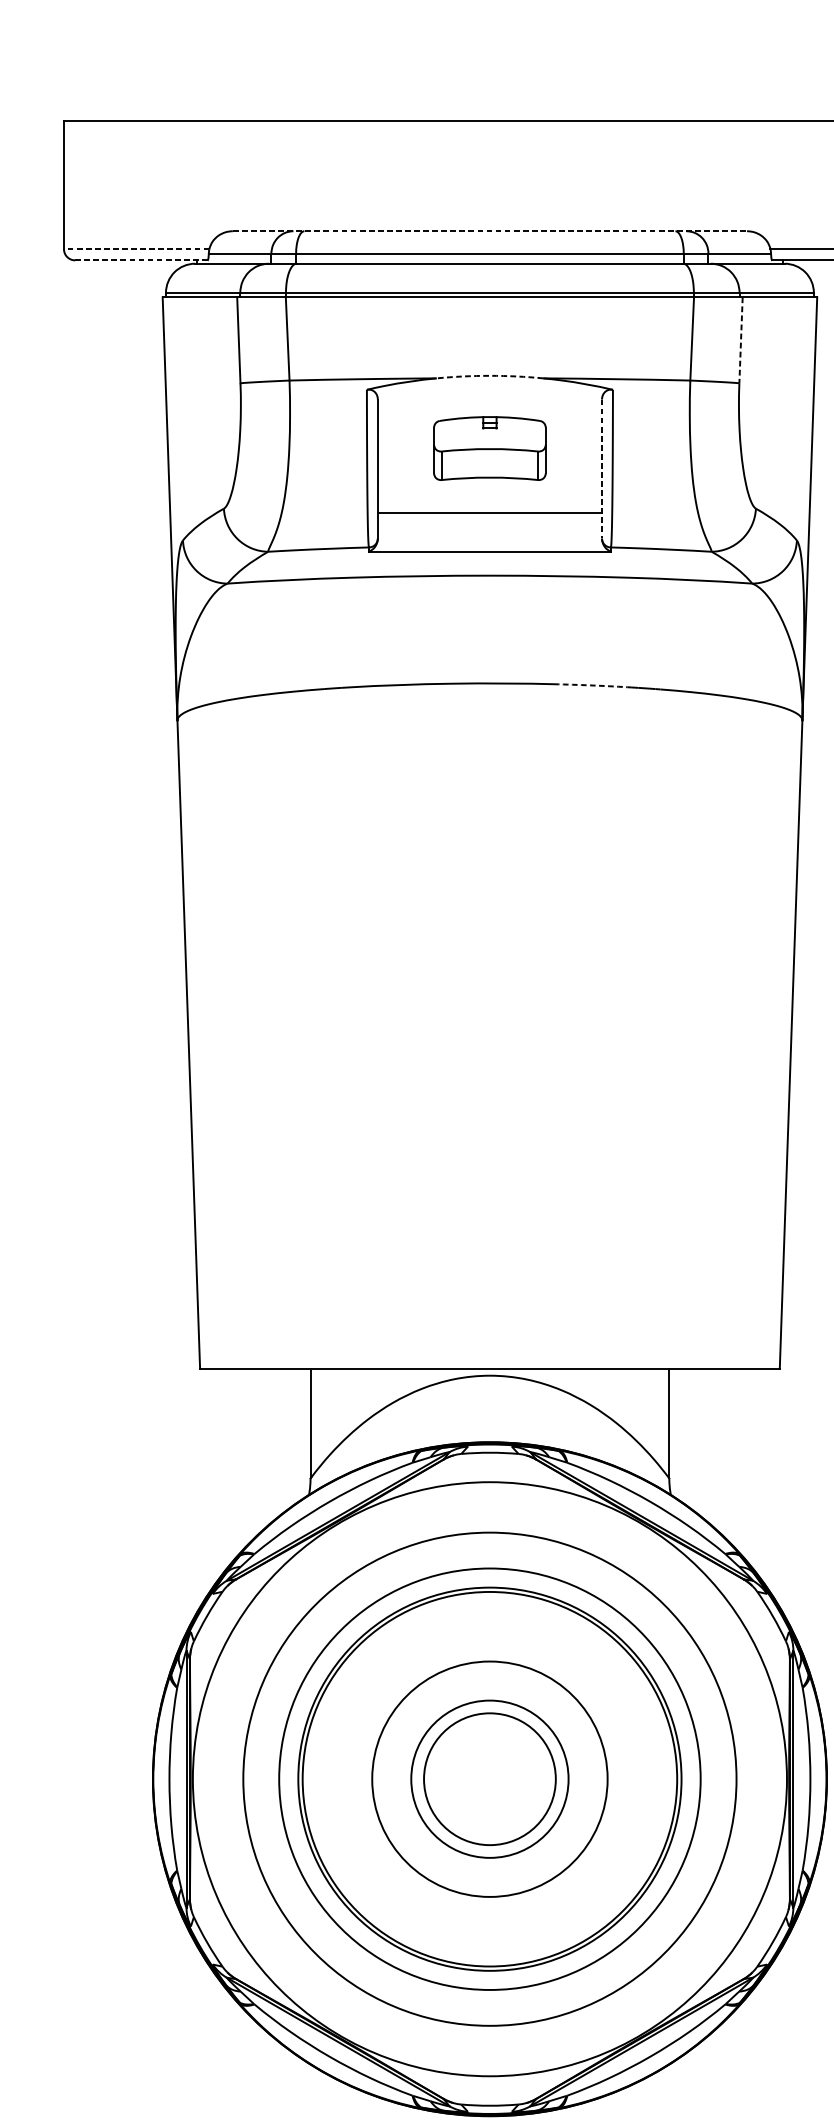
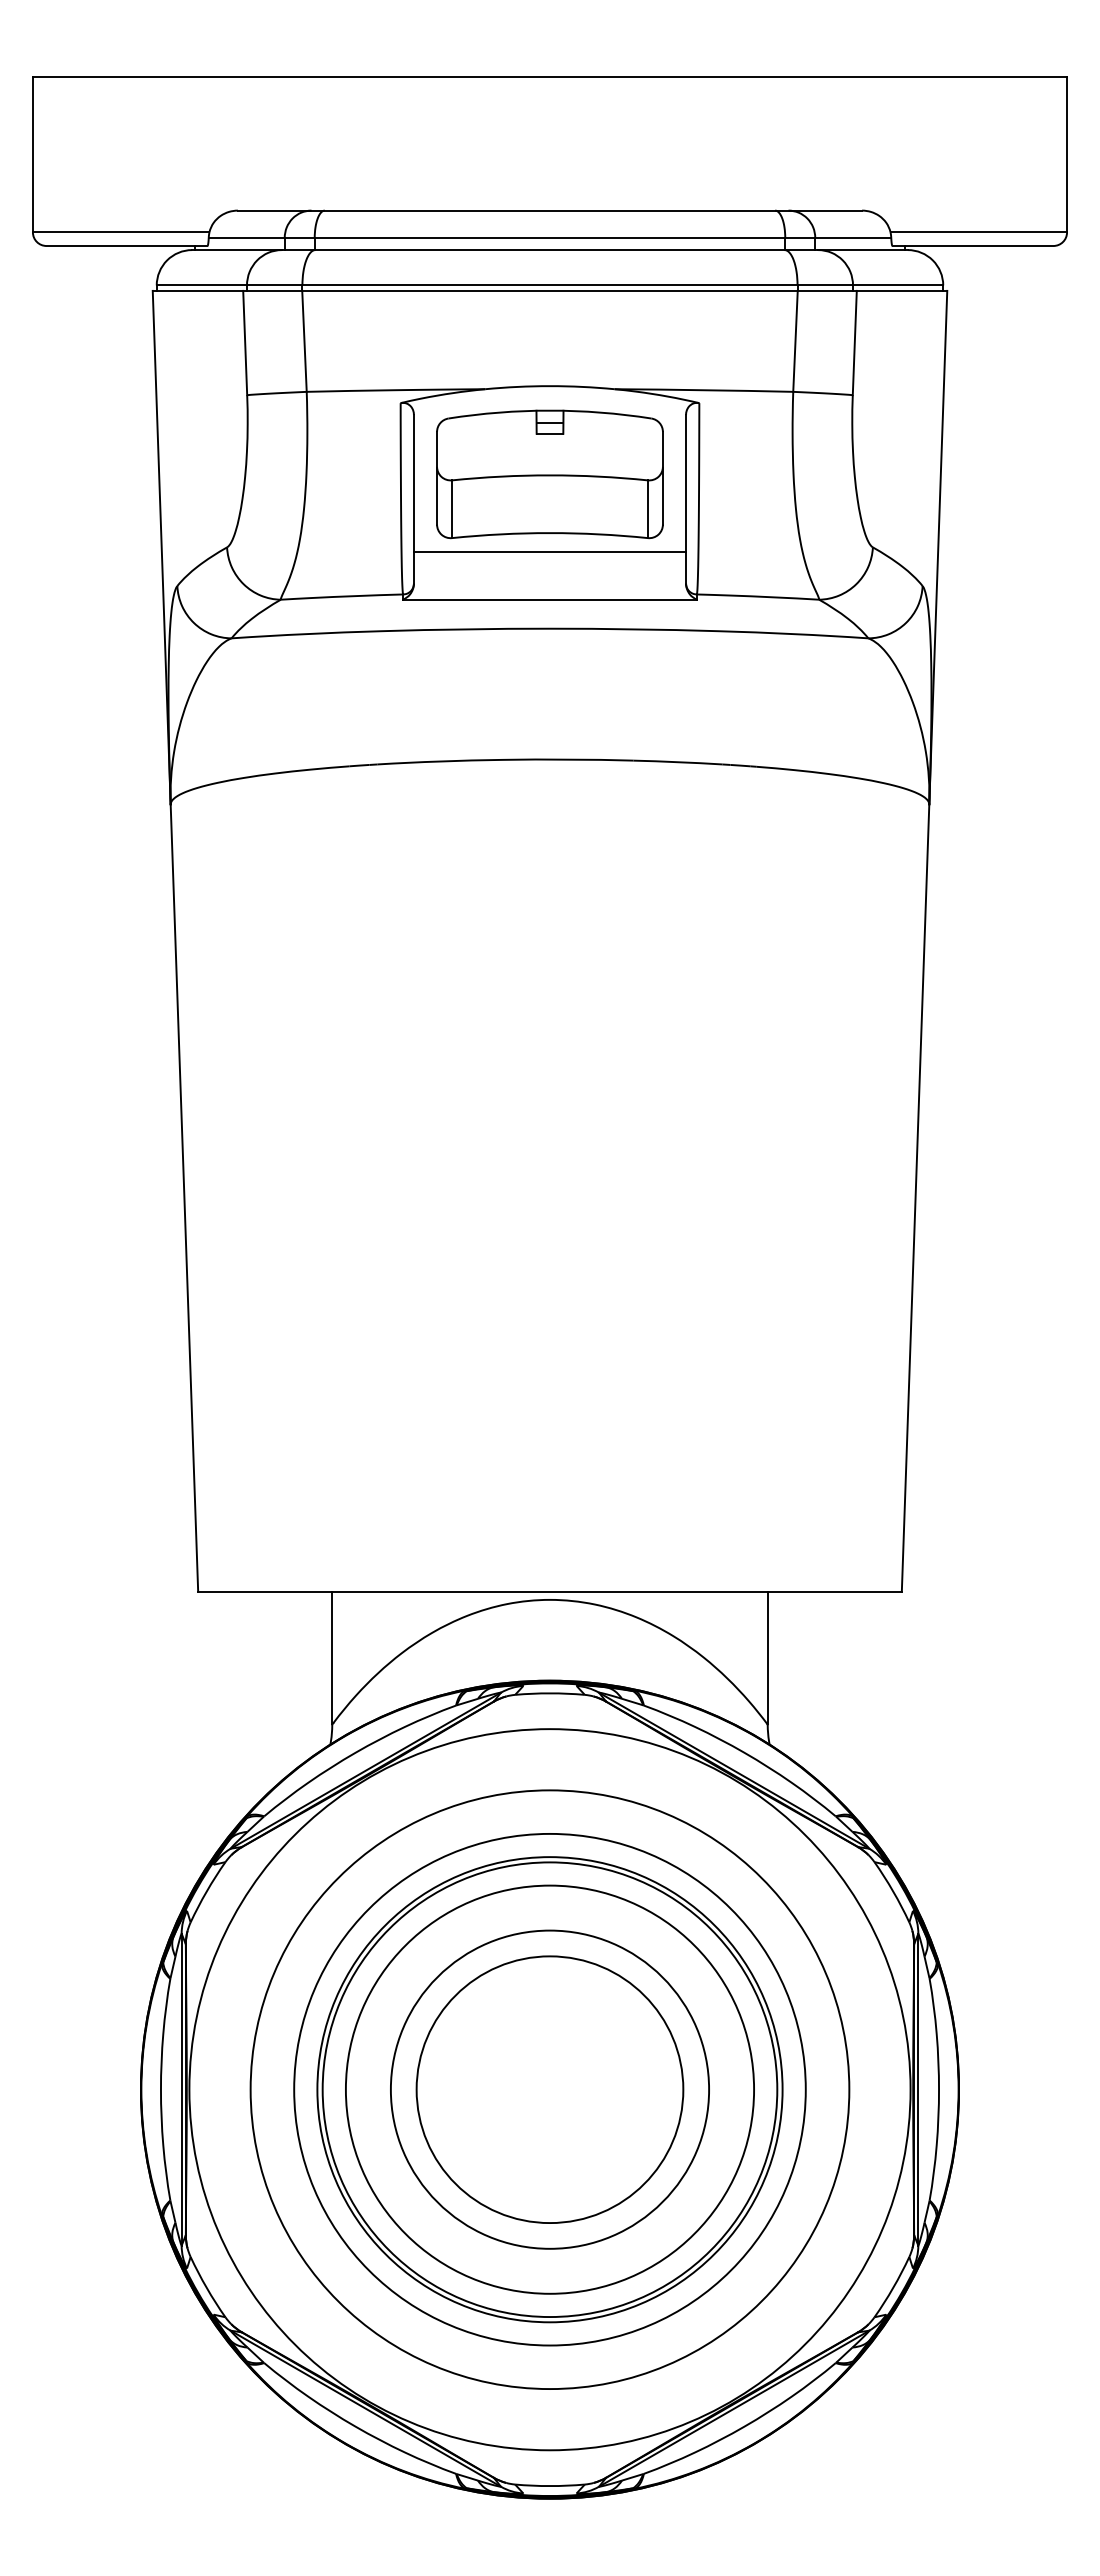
line: (490, 231) -> (550, 210), dashed -> solid
line: (136, 249) -> (120, 232), dashed -> solid
line: (141, 260) -> (126, 246), dashed -> solid
line: (740, 340) -> (854, 343), dashed -> solid
arc: (489, 376) -> (549, 386), dashed -> solid
part: (489, 448) -> (549, 474), size x1.67
line: (602, 469) -> (686, 499), dashed -> solid
arc: (594, 685) -> (677, 762), dashed -> solid
circle: (489, 1779) -> (549, 2089), size x1.43
circle: (489, 1779) -> (549, 2089), size x1.67
circle: (489, 1779) -> (549, 2089), size x1.67

